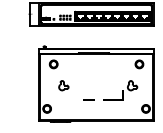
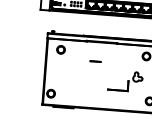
part: (63, 85) -> (69, 71), removed
line: (88, 99) -> (95, 60), moved

